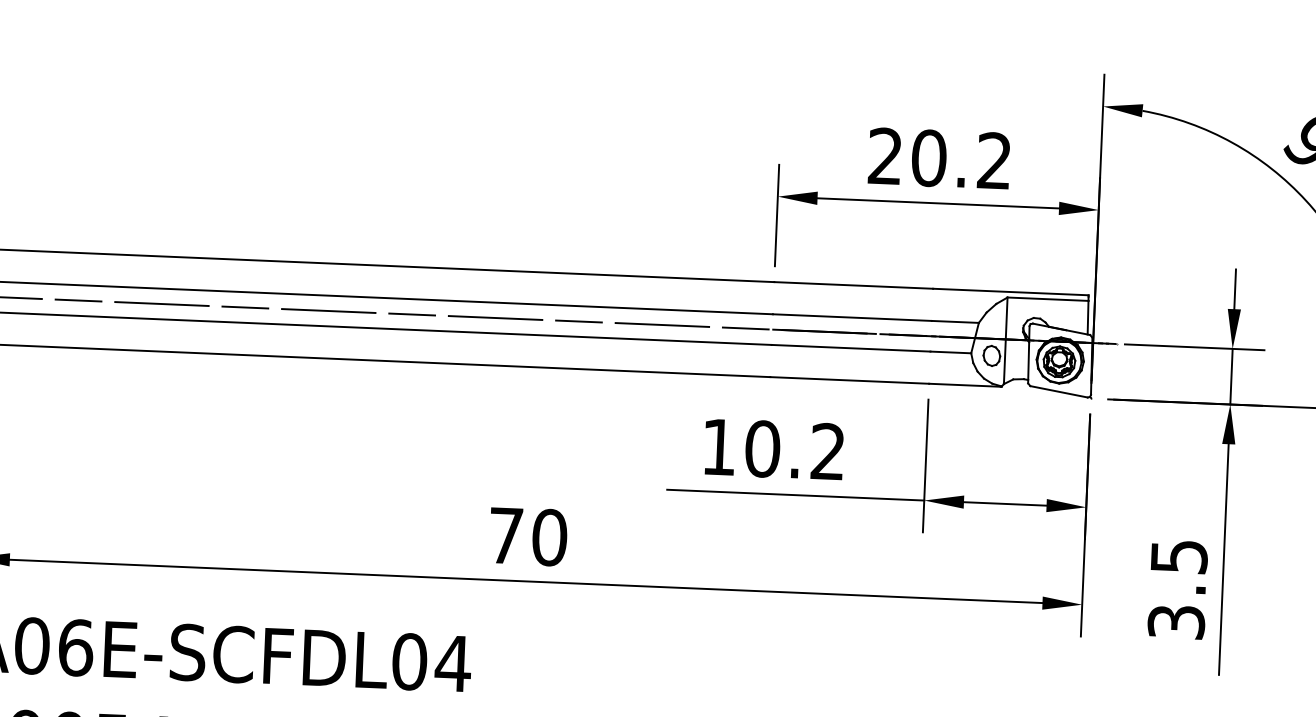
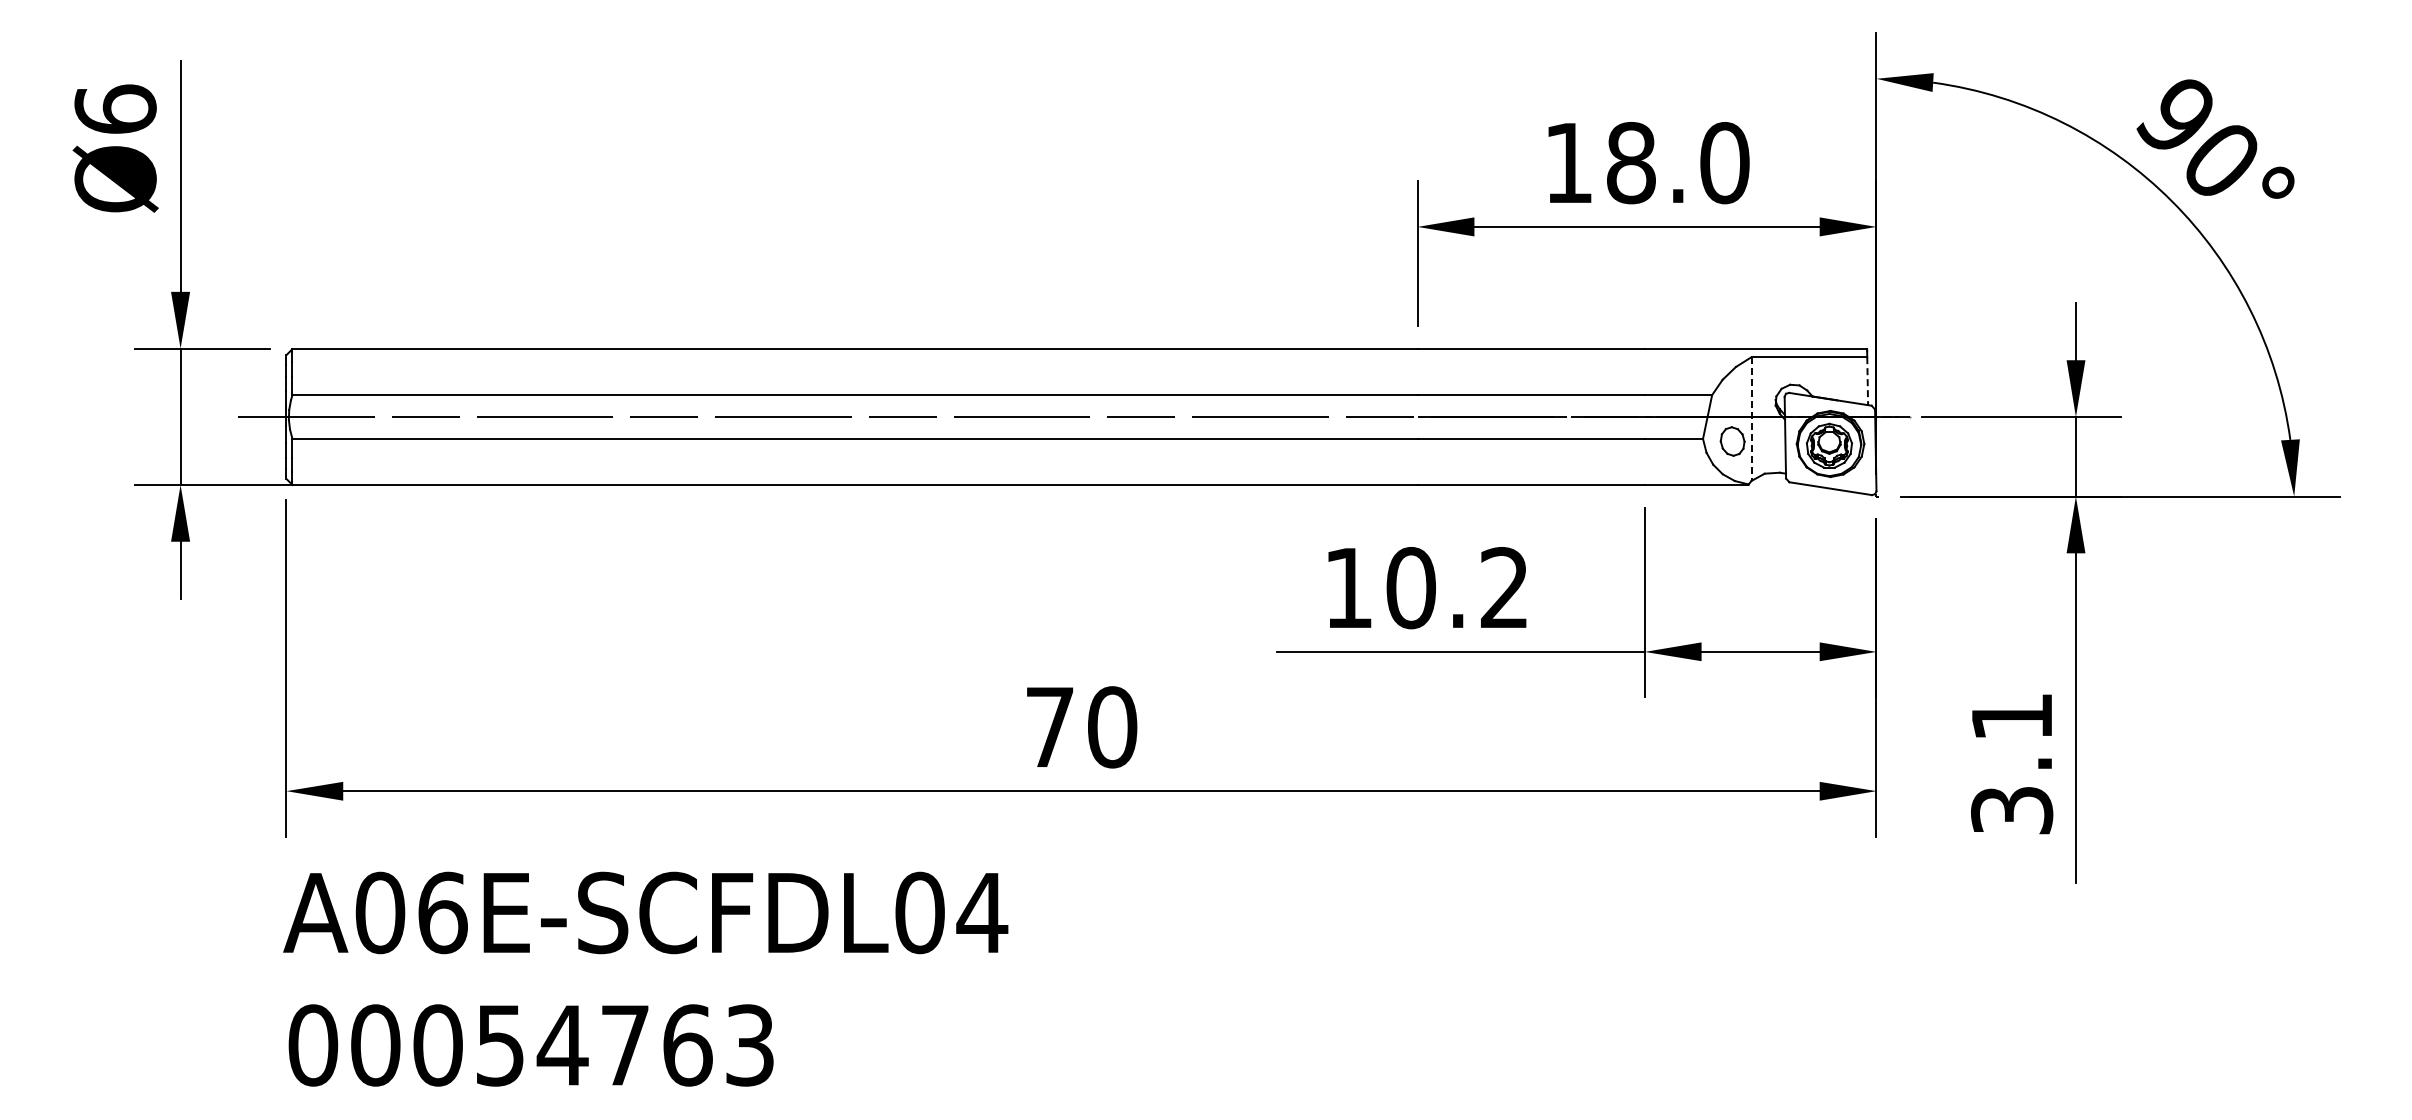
text: (940, 159) -> (1647, 163), 20.2 -> 18.0
line: (1087, 317) -> (1867, 381), solid -> dashed
line: (1005, 341) -> (1751, 419), solid -> dashed
text: (1179, 557) -> (2012, 717), 3.5 -> 3.1

